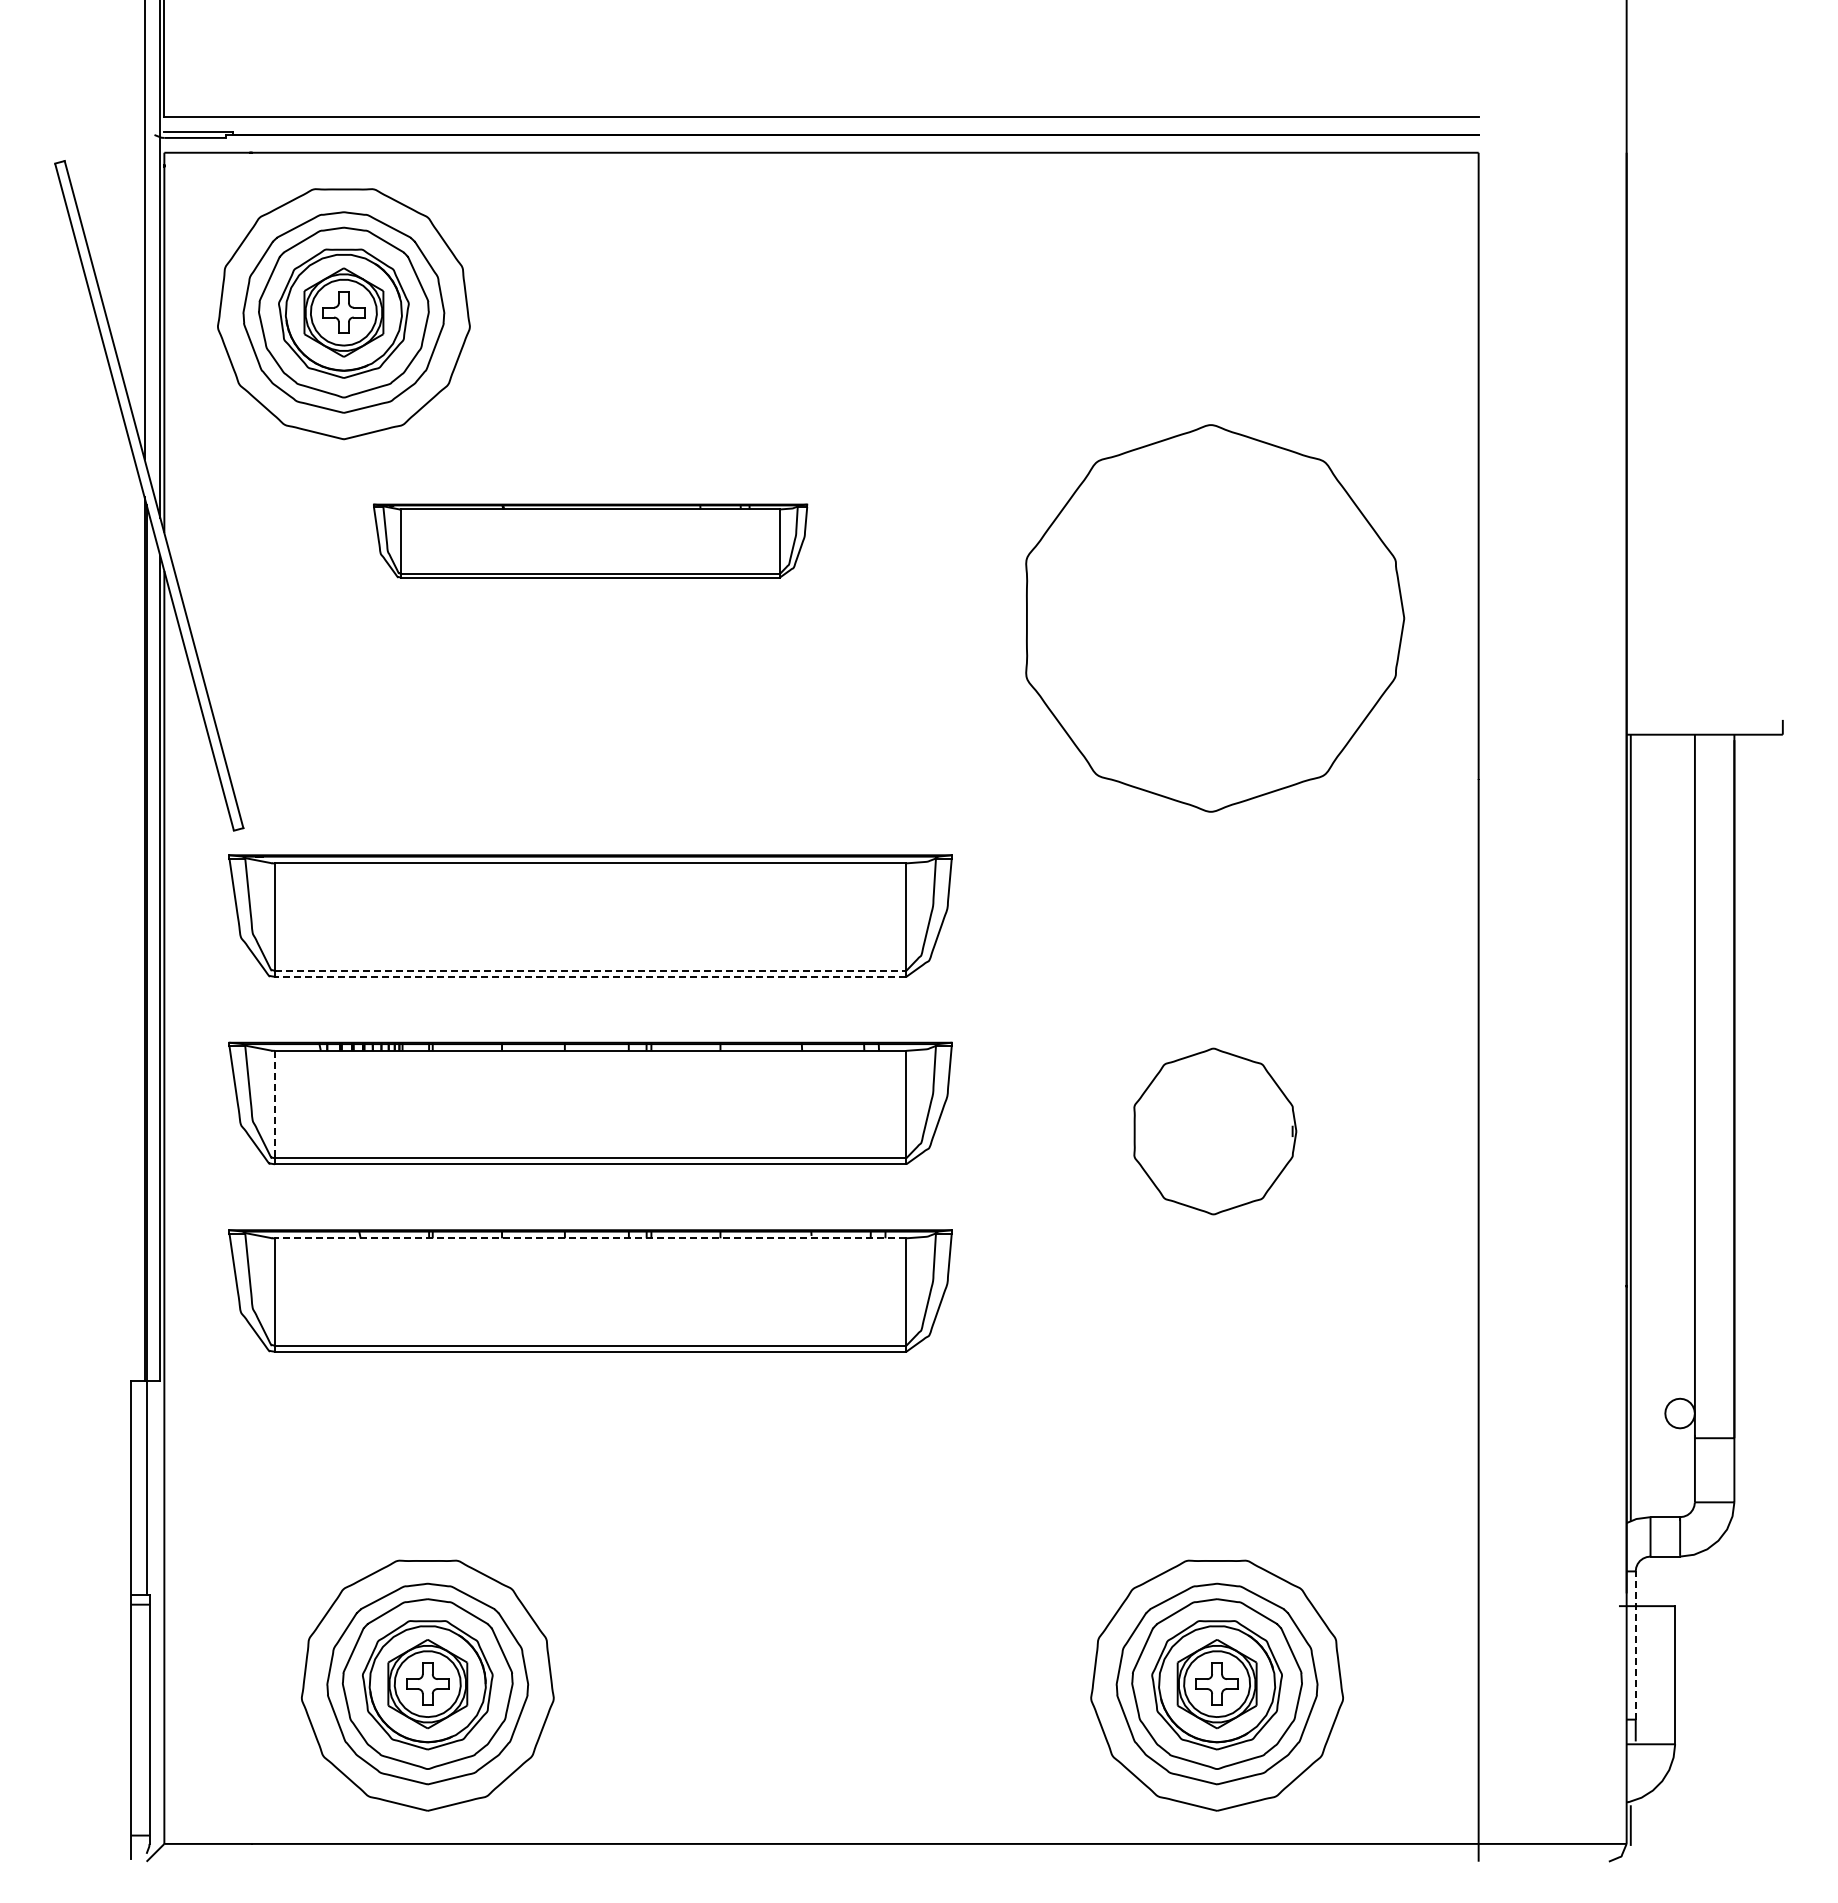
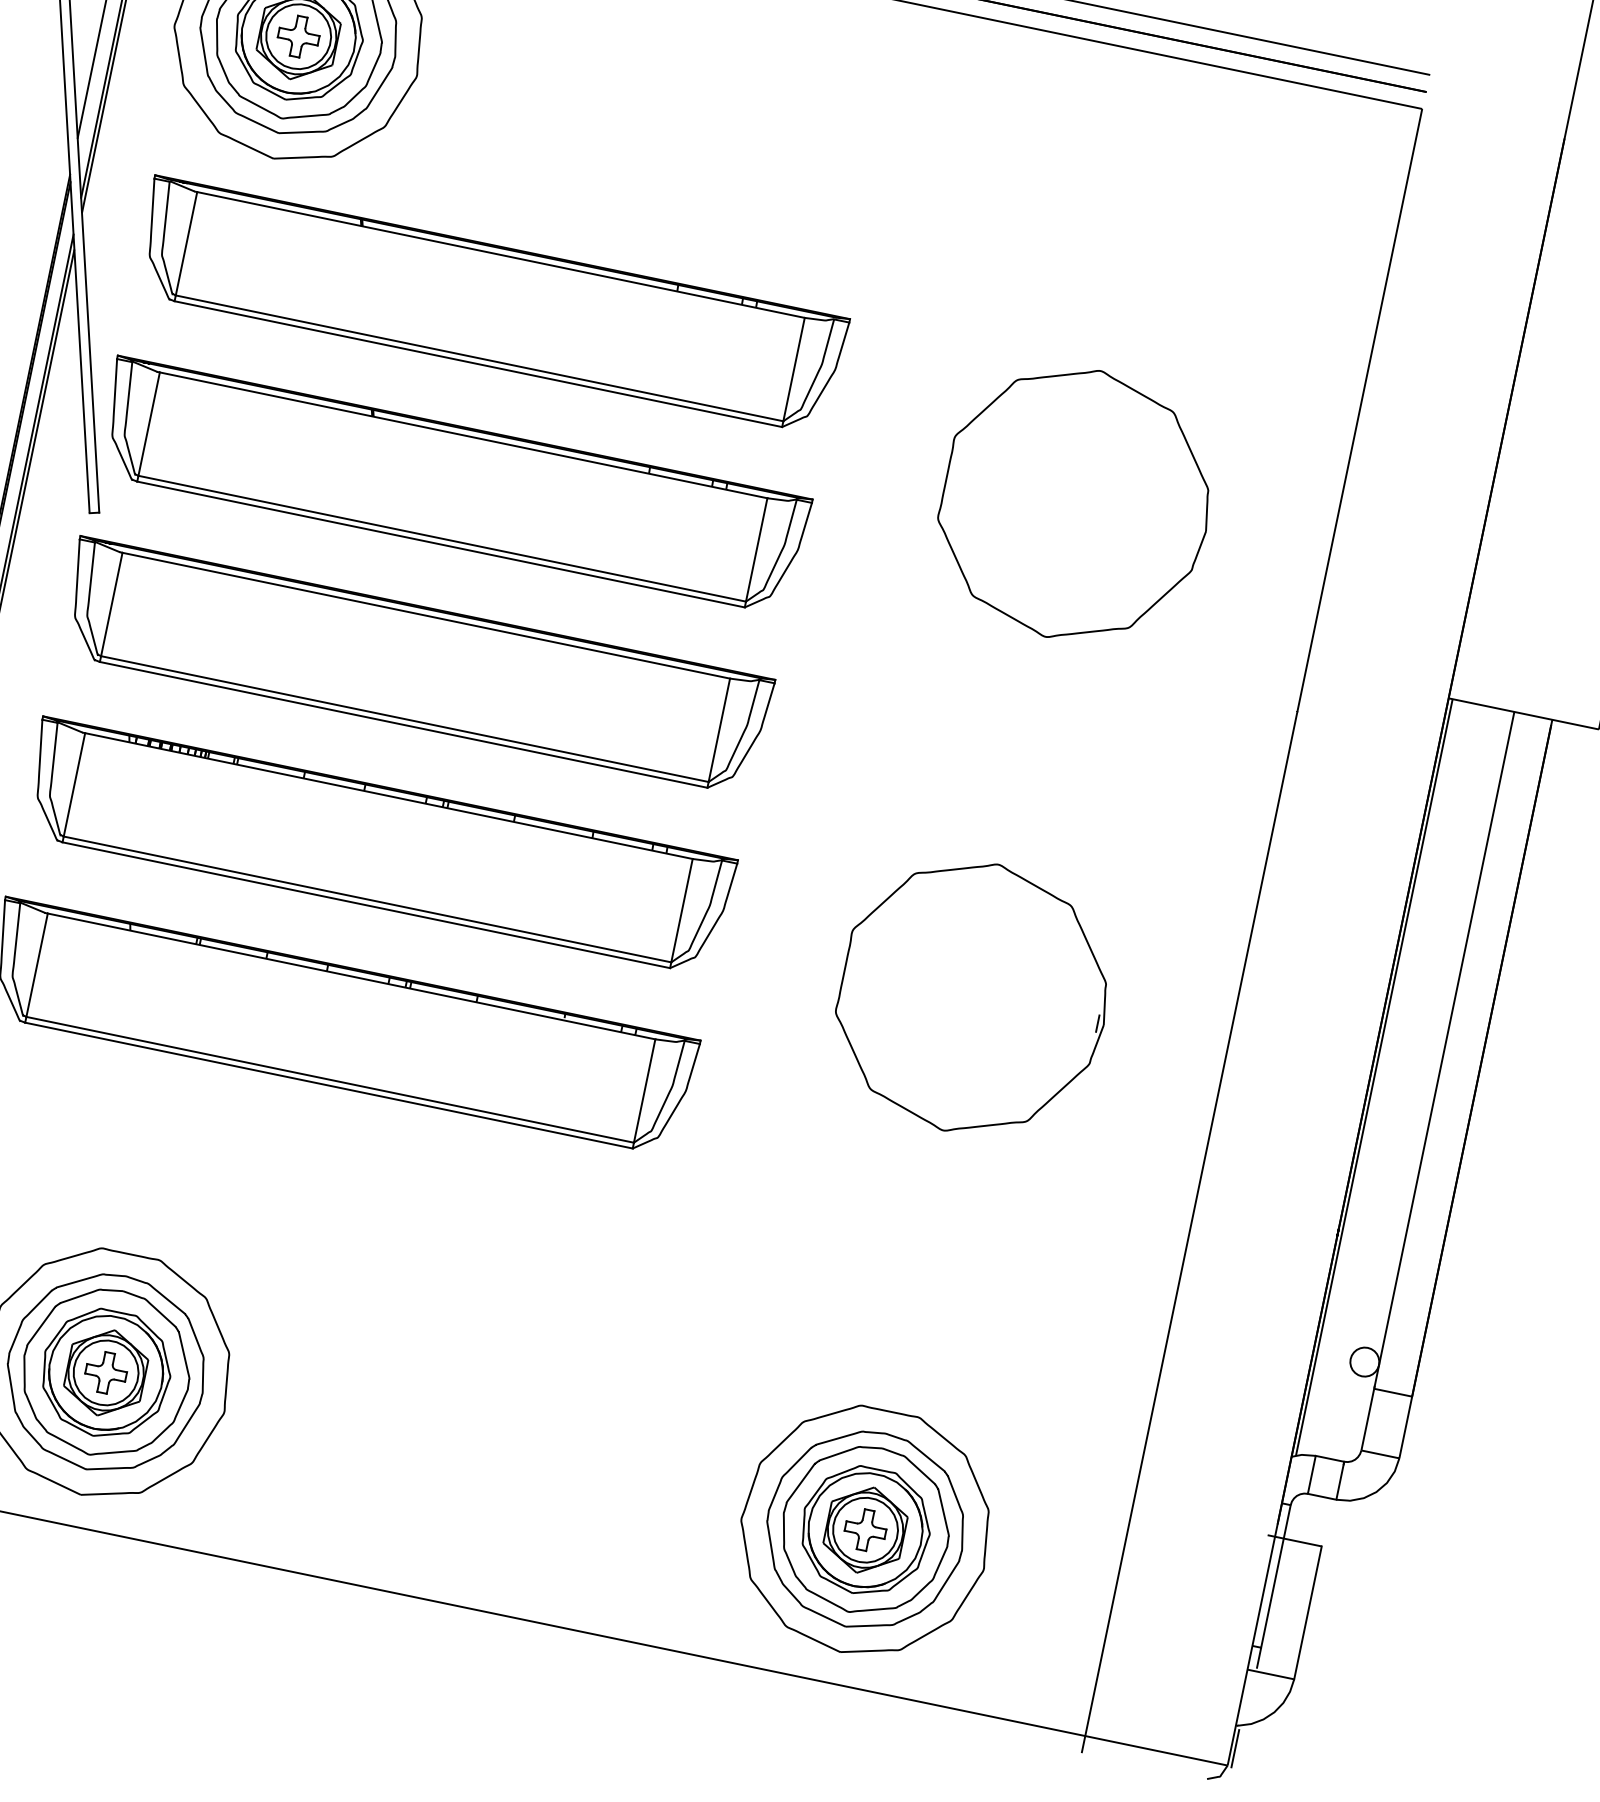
part: (590, 540) -> (490, 305), size x1.67
part: (1215, 618) -> (1076, 504), size x0.71
part: (590, 728) -> (453, 485), added
line: (590, 970) -> (404, 718), dashed -> solid
line: (590, 976) -> (403, 724), dashed -> solid
line: (274, 1104) -> (74, 784), dashed -> solid
part: (1215, 1131) -> (974, 998), size x1.67
line: (590, 1238) -> (351, 976), dashed -> solid
line: (1635, 1645) -> (1275, 1576), dashed -> solid

